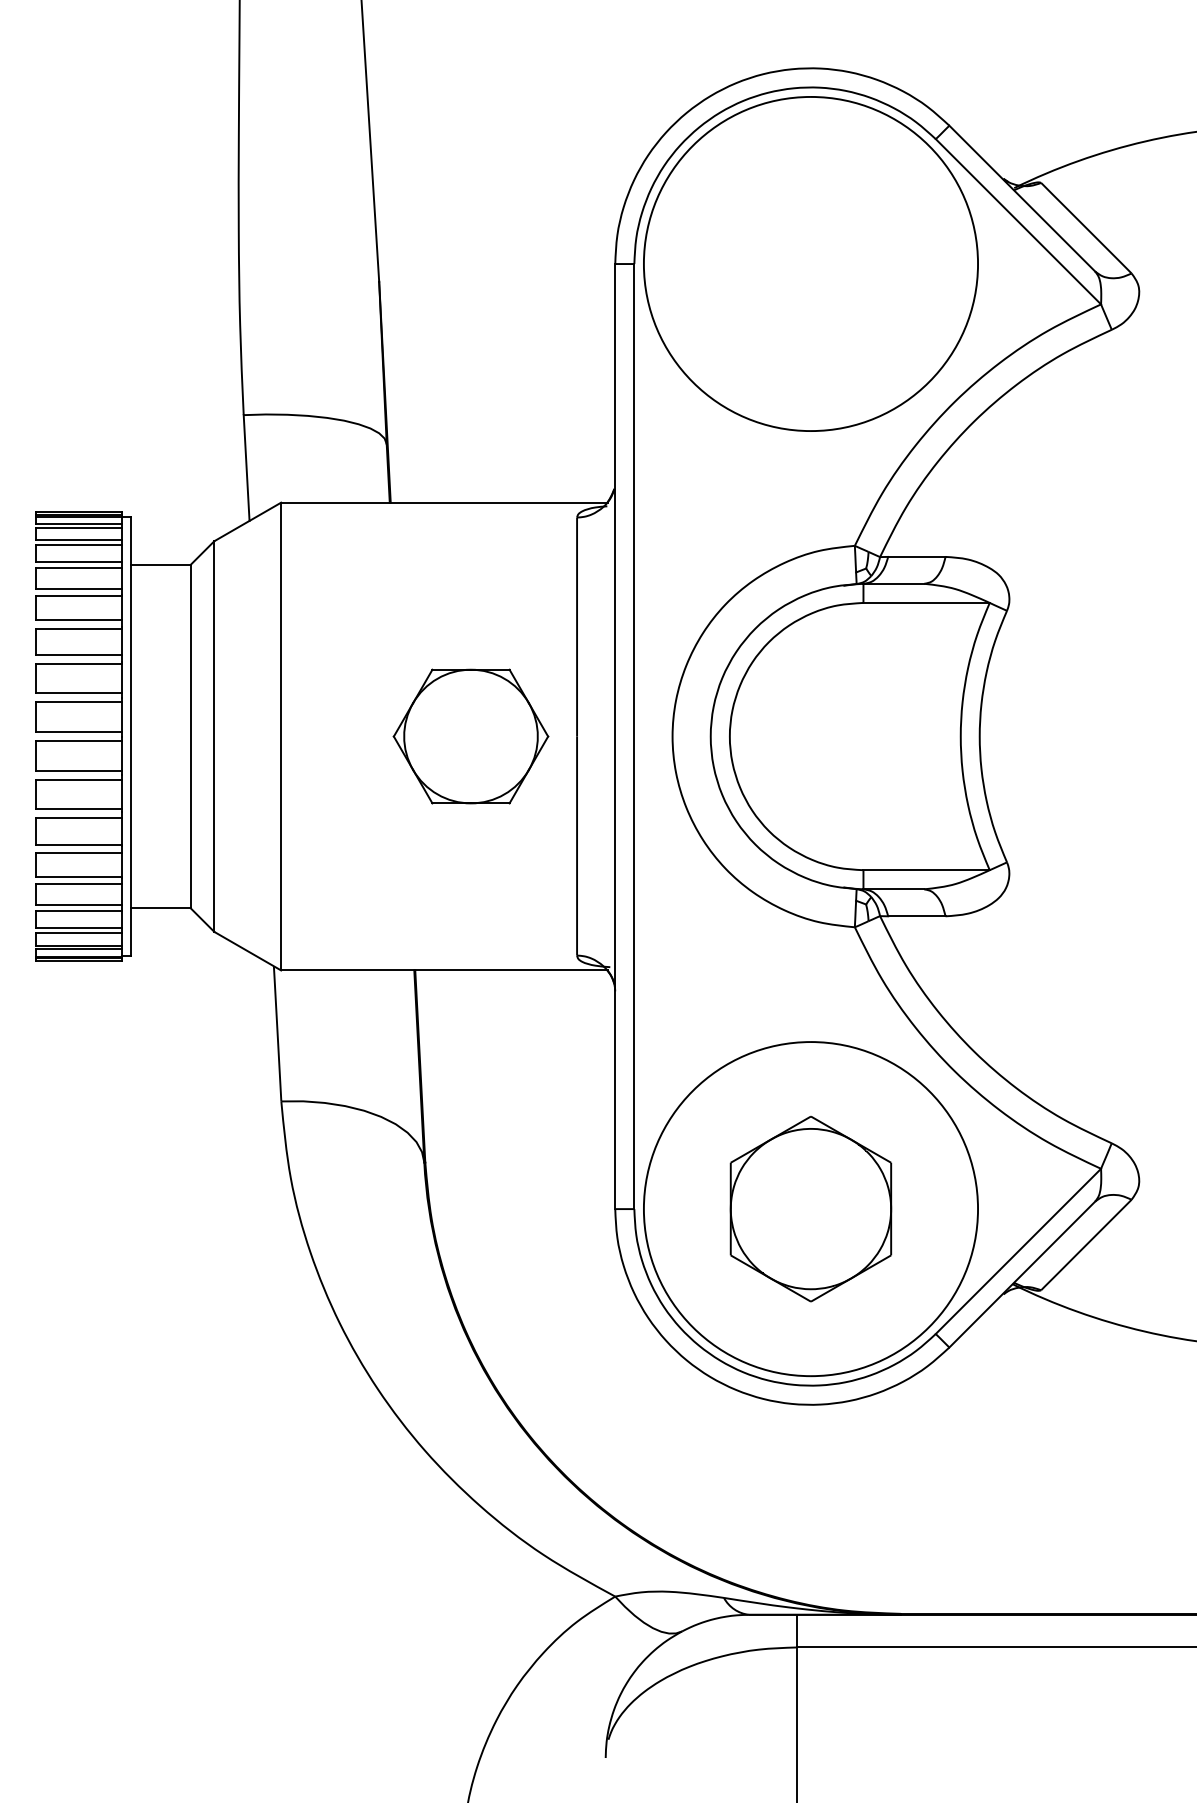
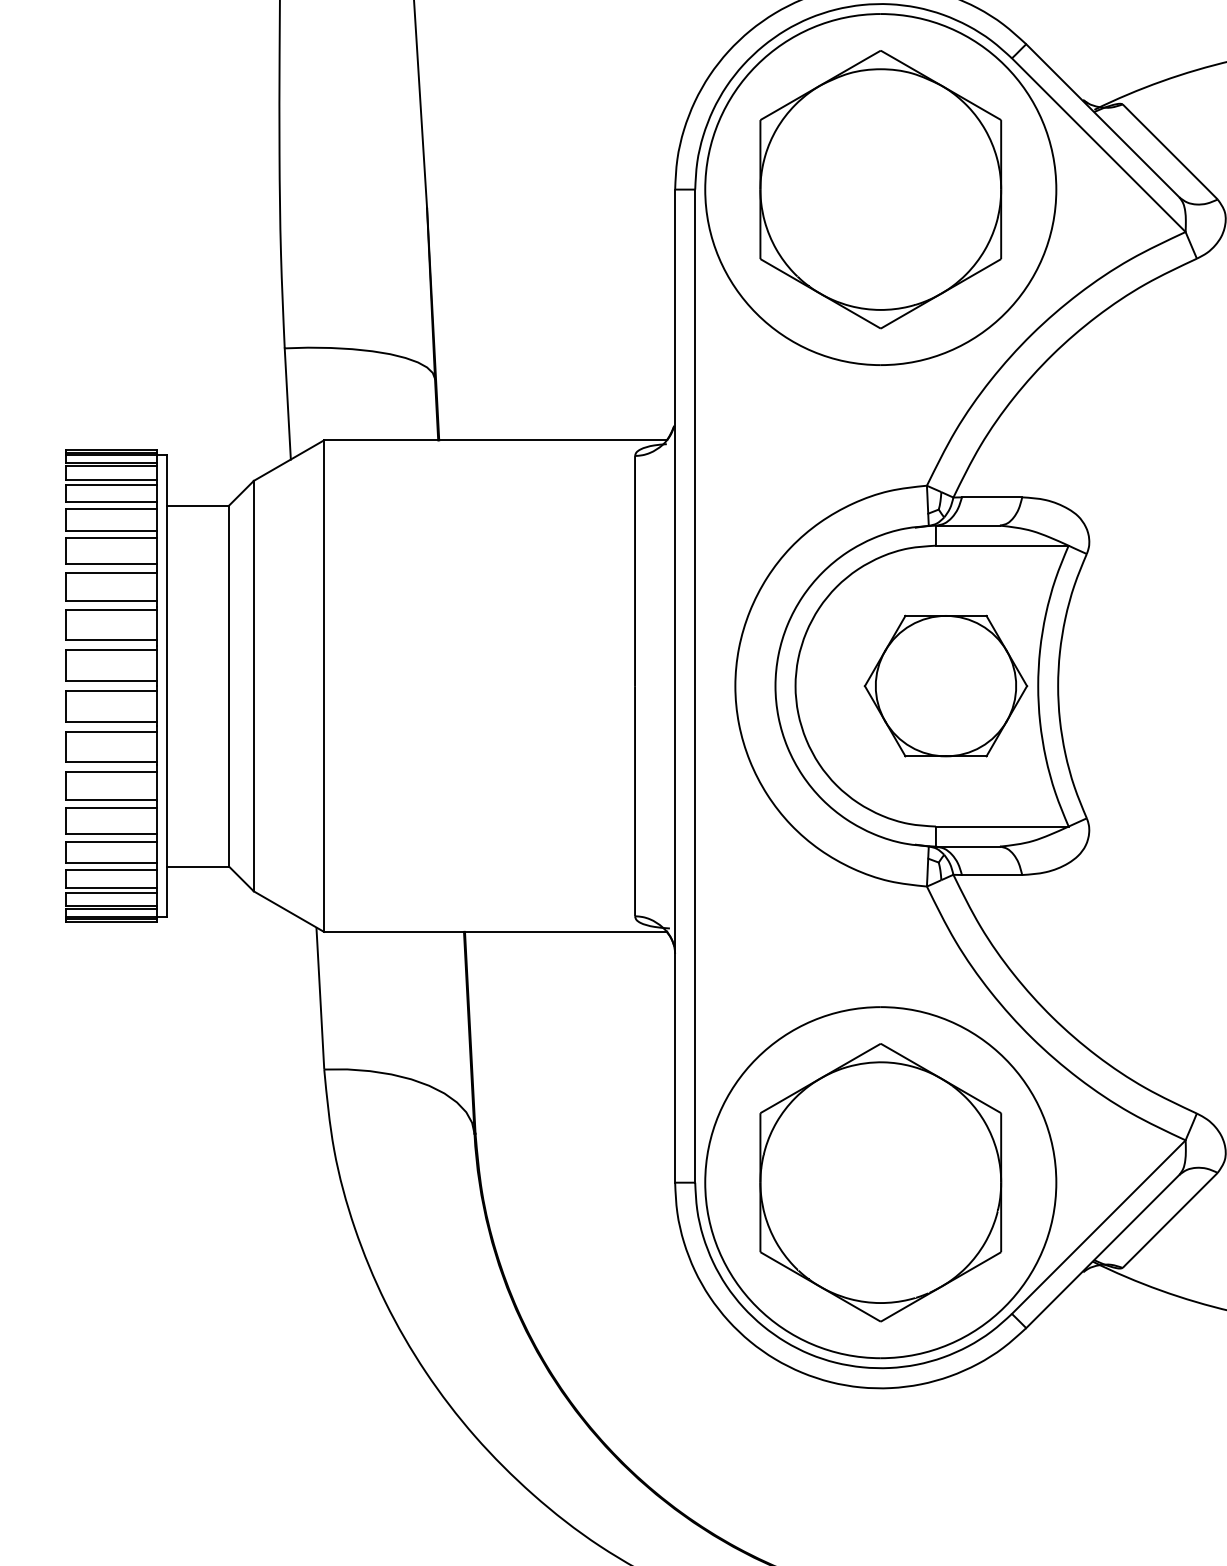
part: (810, 263) -> (880, 189), added
part: (470, 736) -> (945, 686), moved
part: (810, 1208) -> (880, 1182), size x1.43

